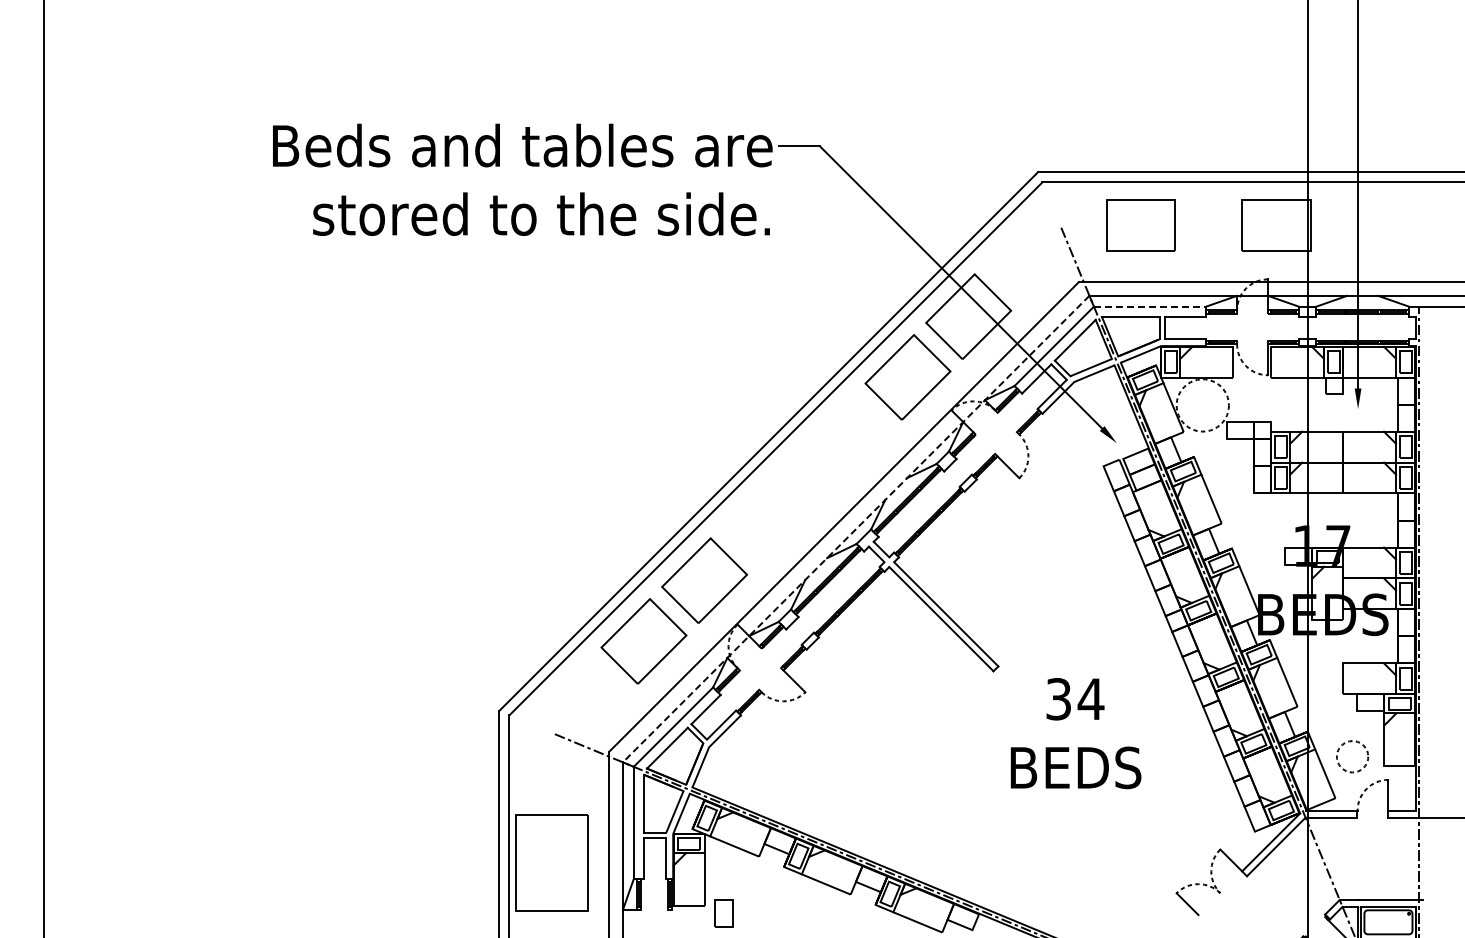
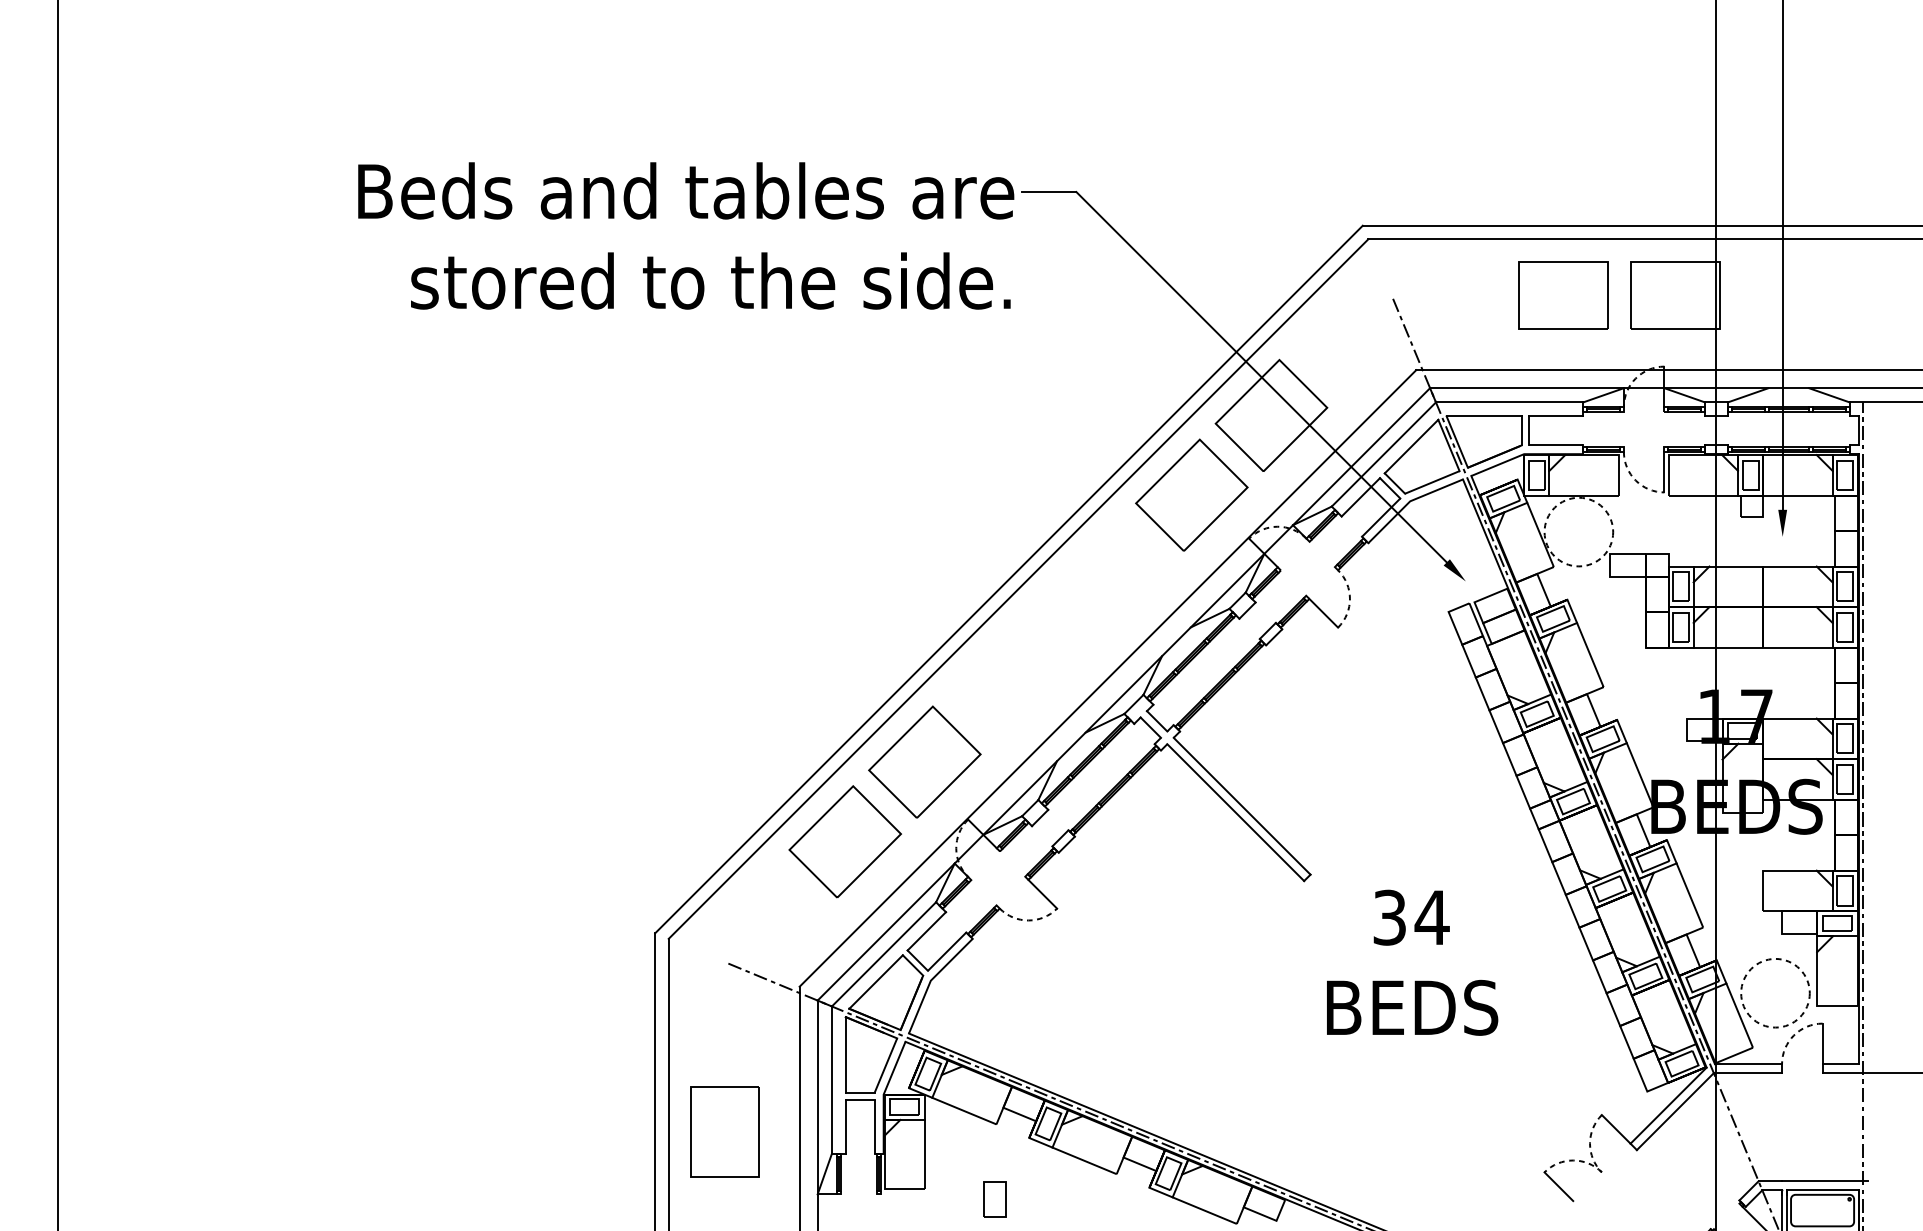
part: (1140, 225) -> (1562, 295), moved
line: (1150, 306) -> (1510, 402), dashed -> solid
line: (856, 529) -> (1124, 694), dashed -> solid
circle: (1352, 756) -> (1775, 992), size x1.67
part: (552, 862) -> (725, 1132), size x0.71
part: (723, 913) -> (994, 1198), moved

